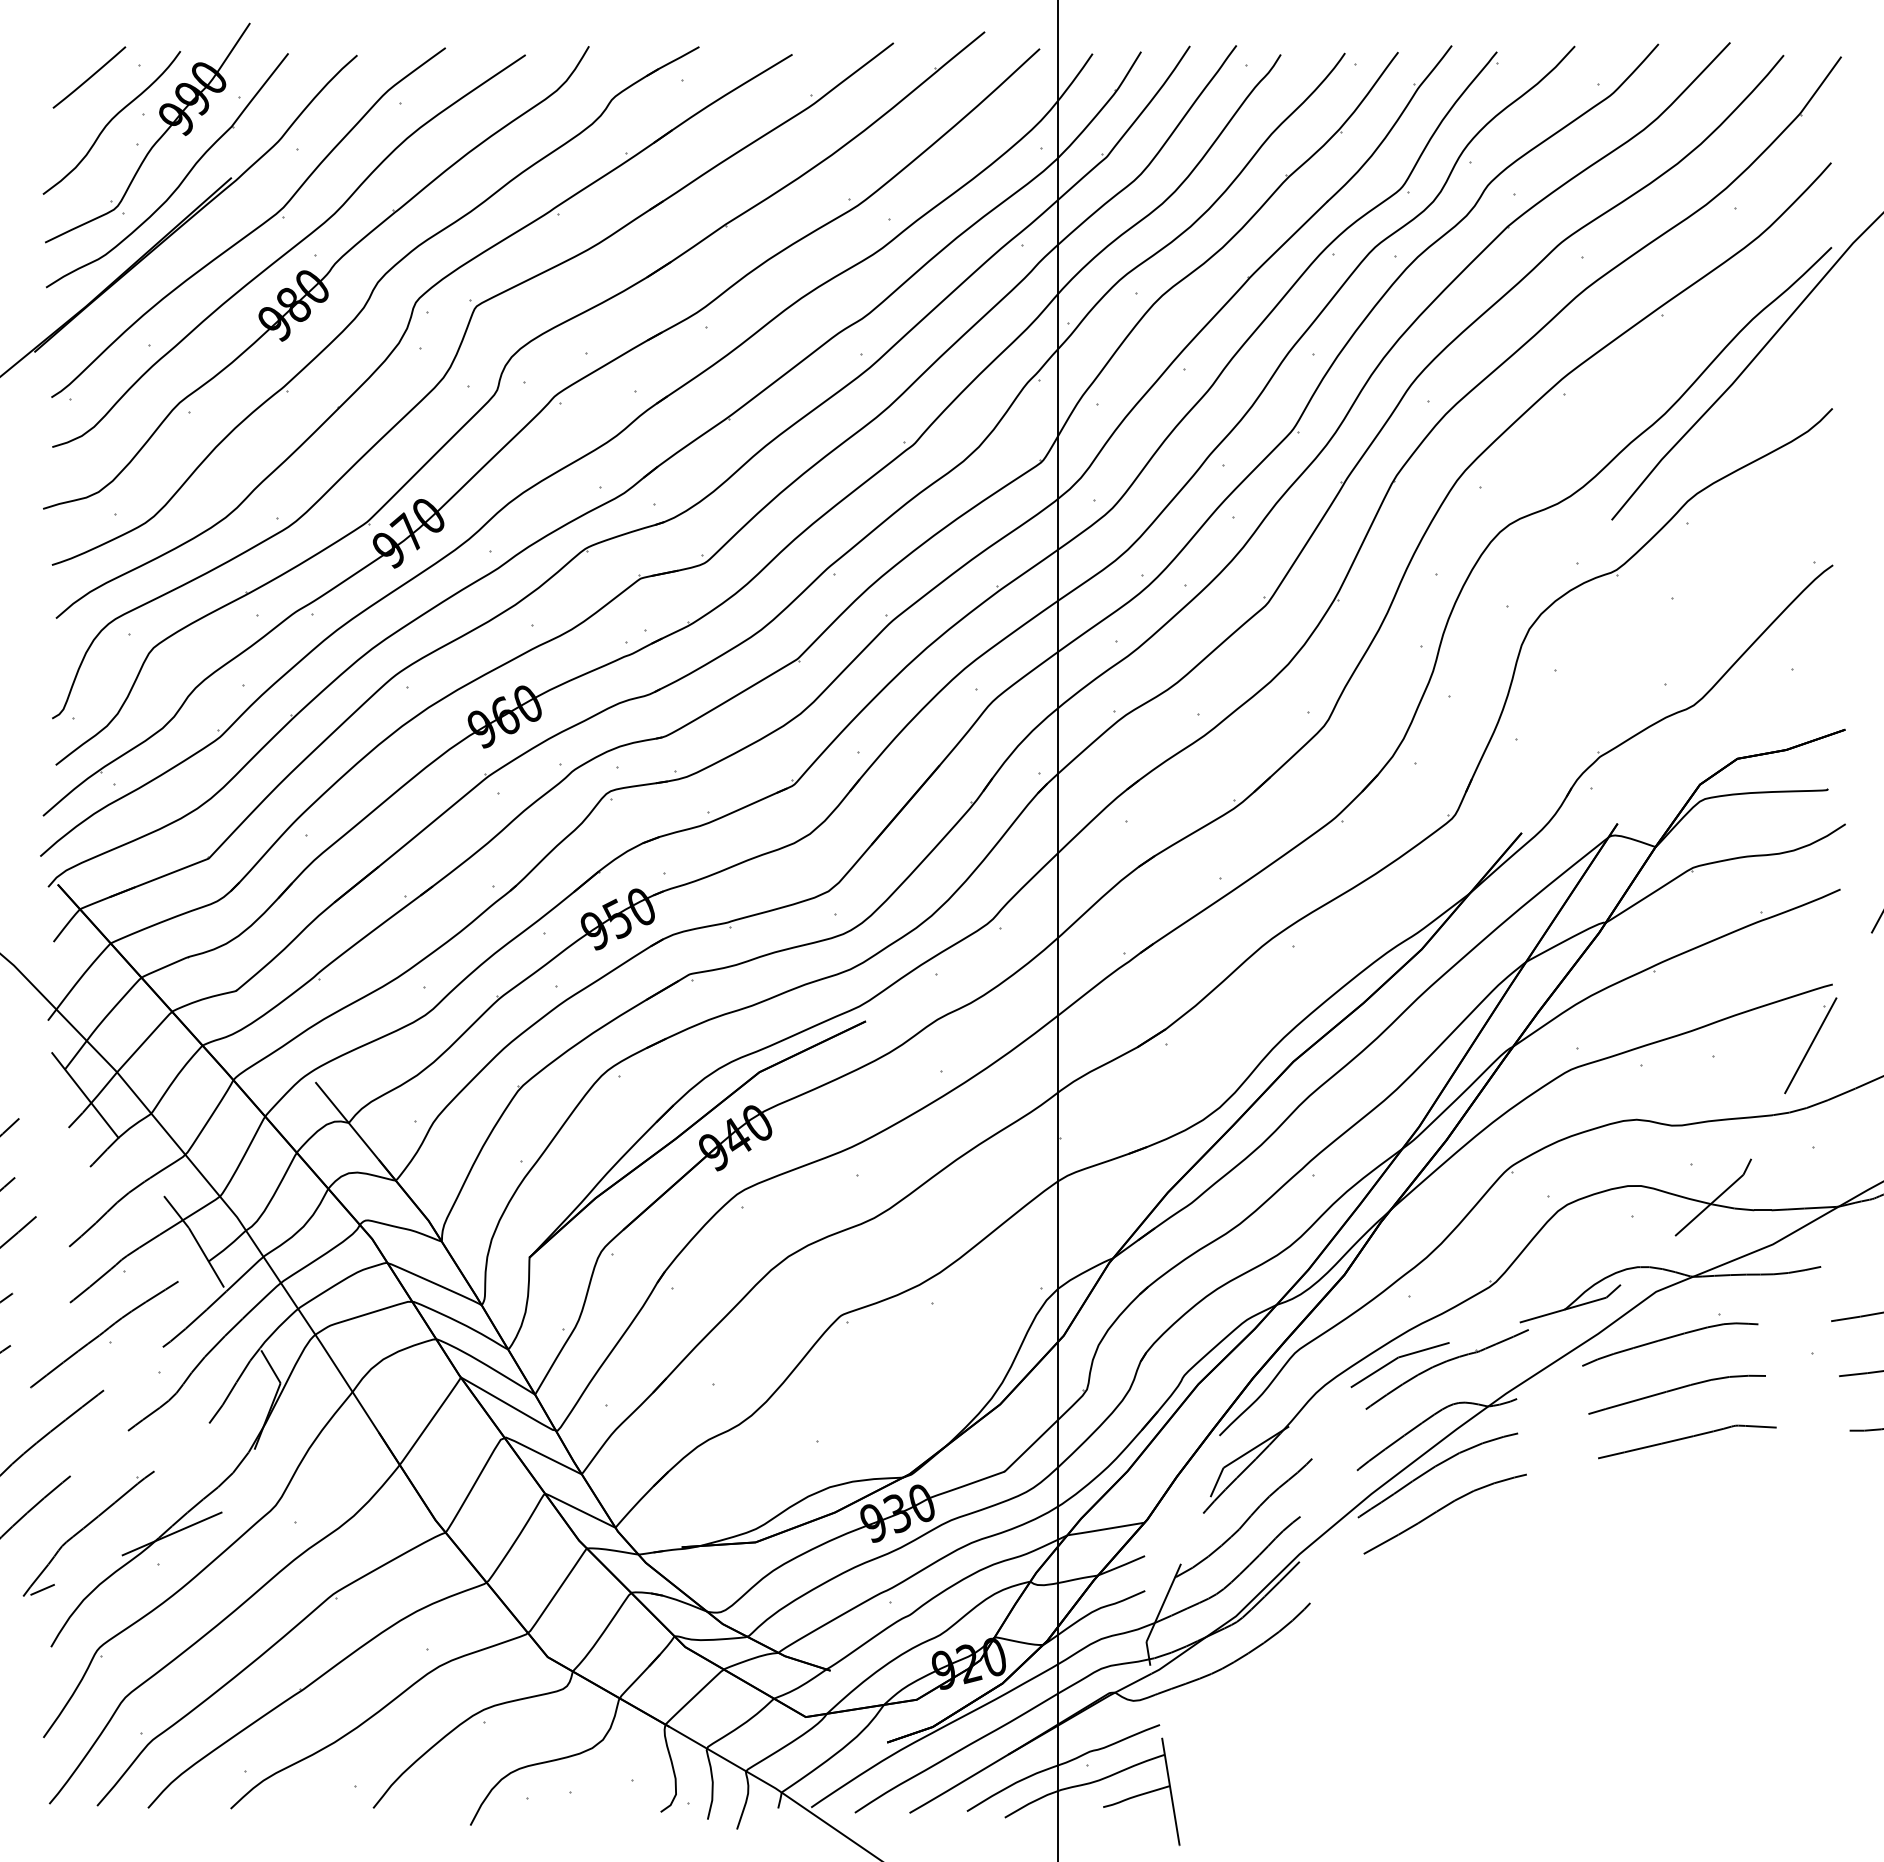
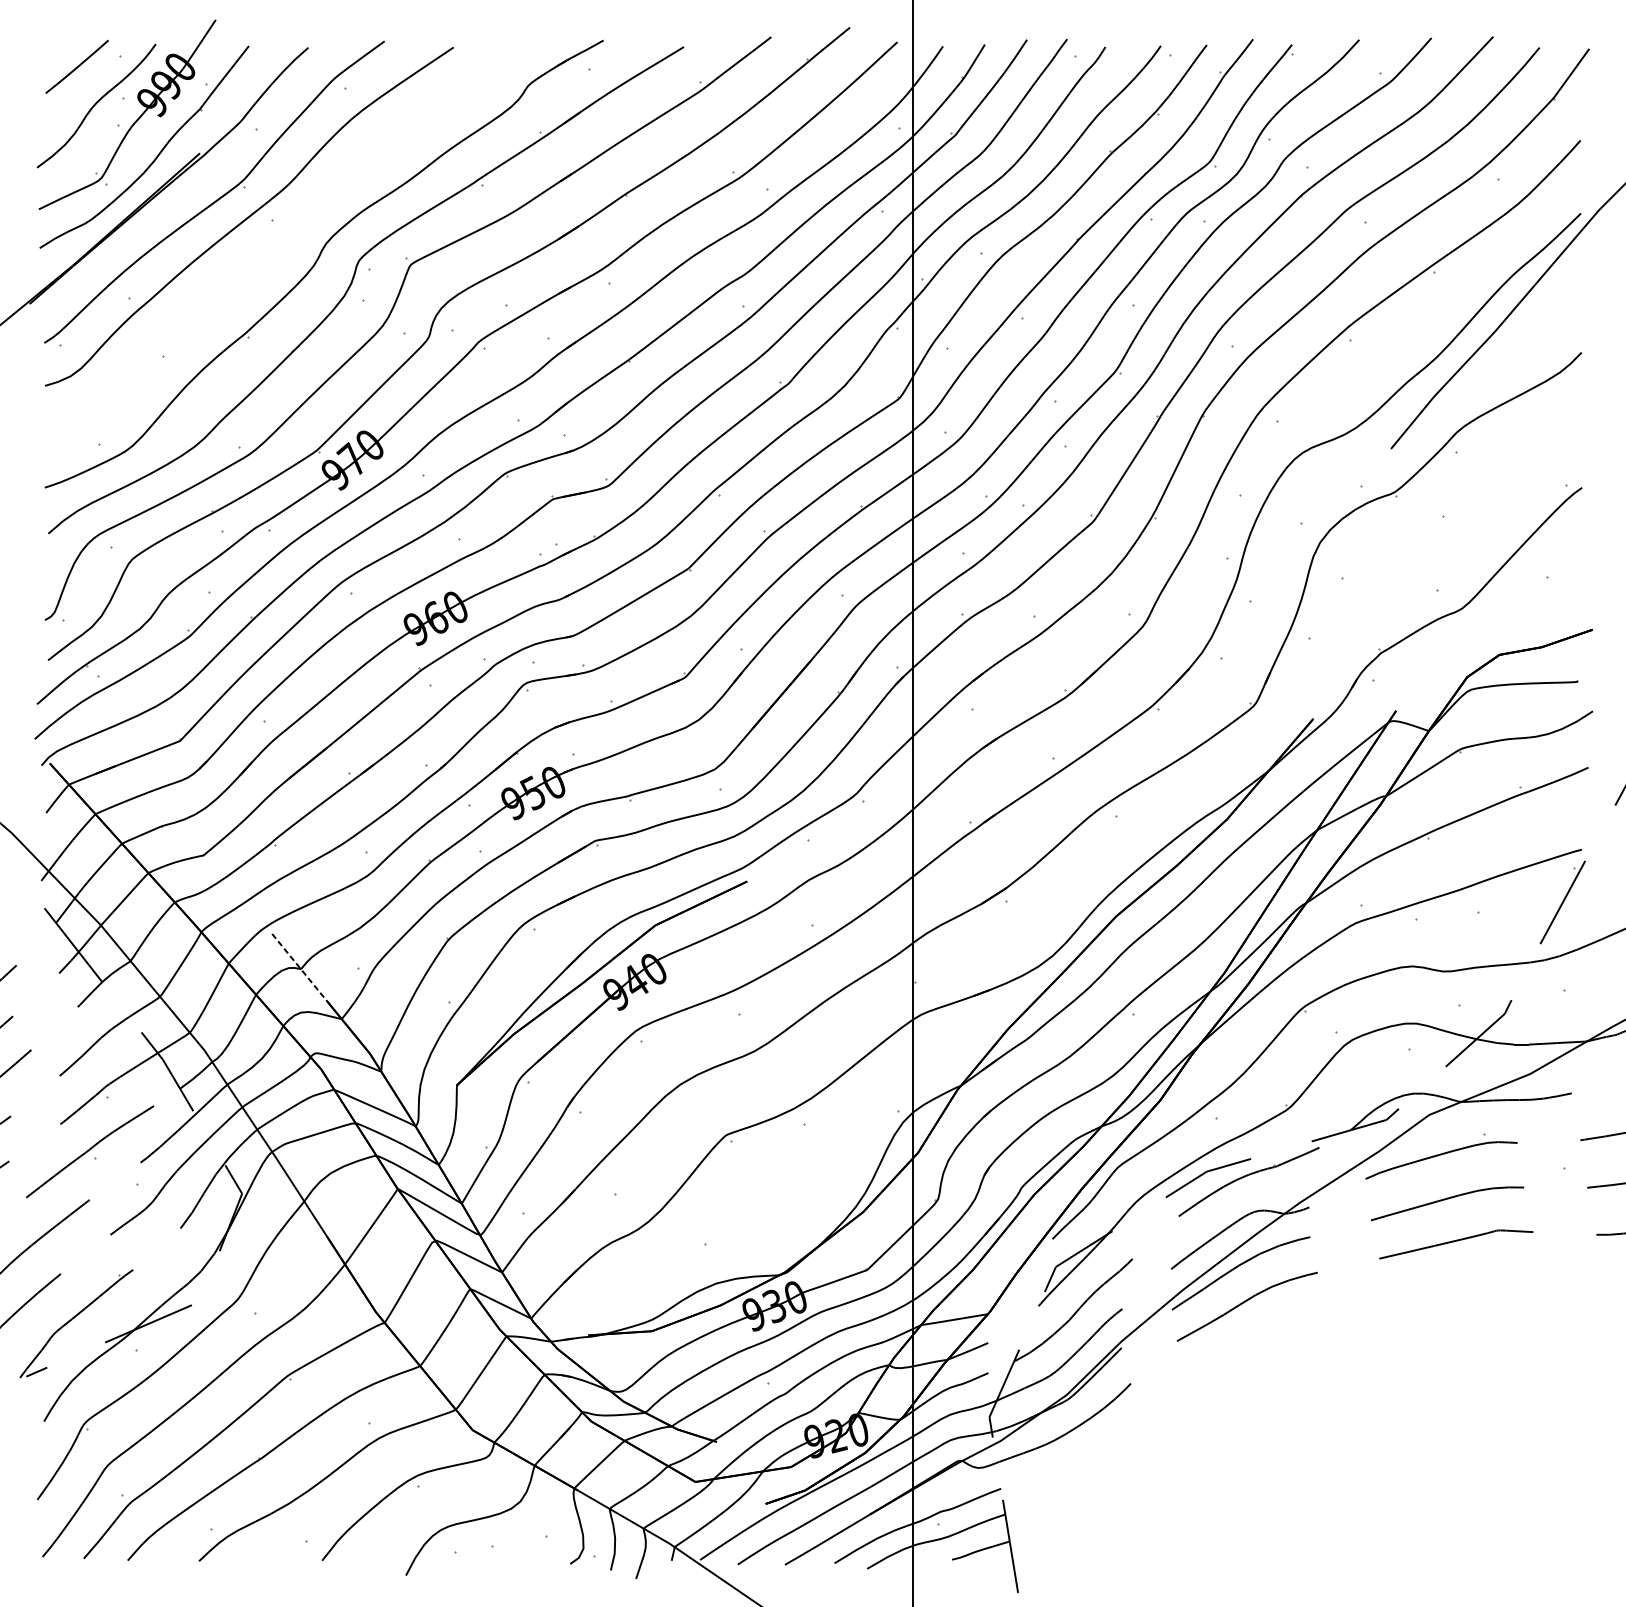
part: (316, 277) -> (273, 239), removed
line: (347, 1120) -> (299, 967), solid -> dashed

